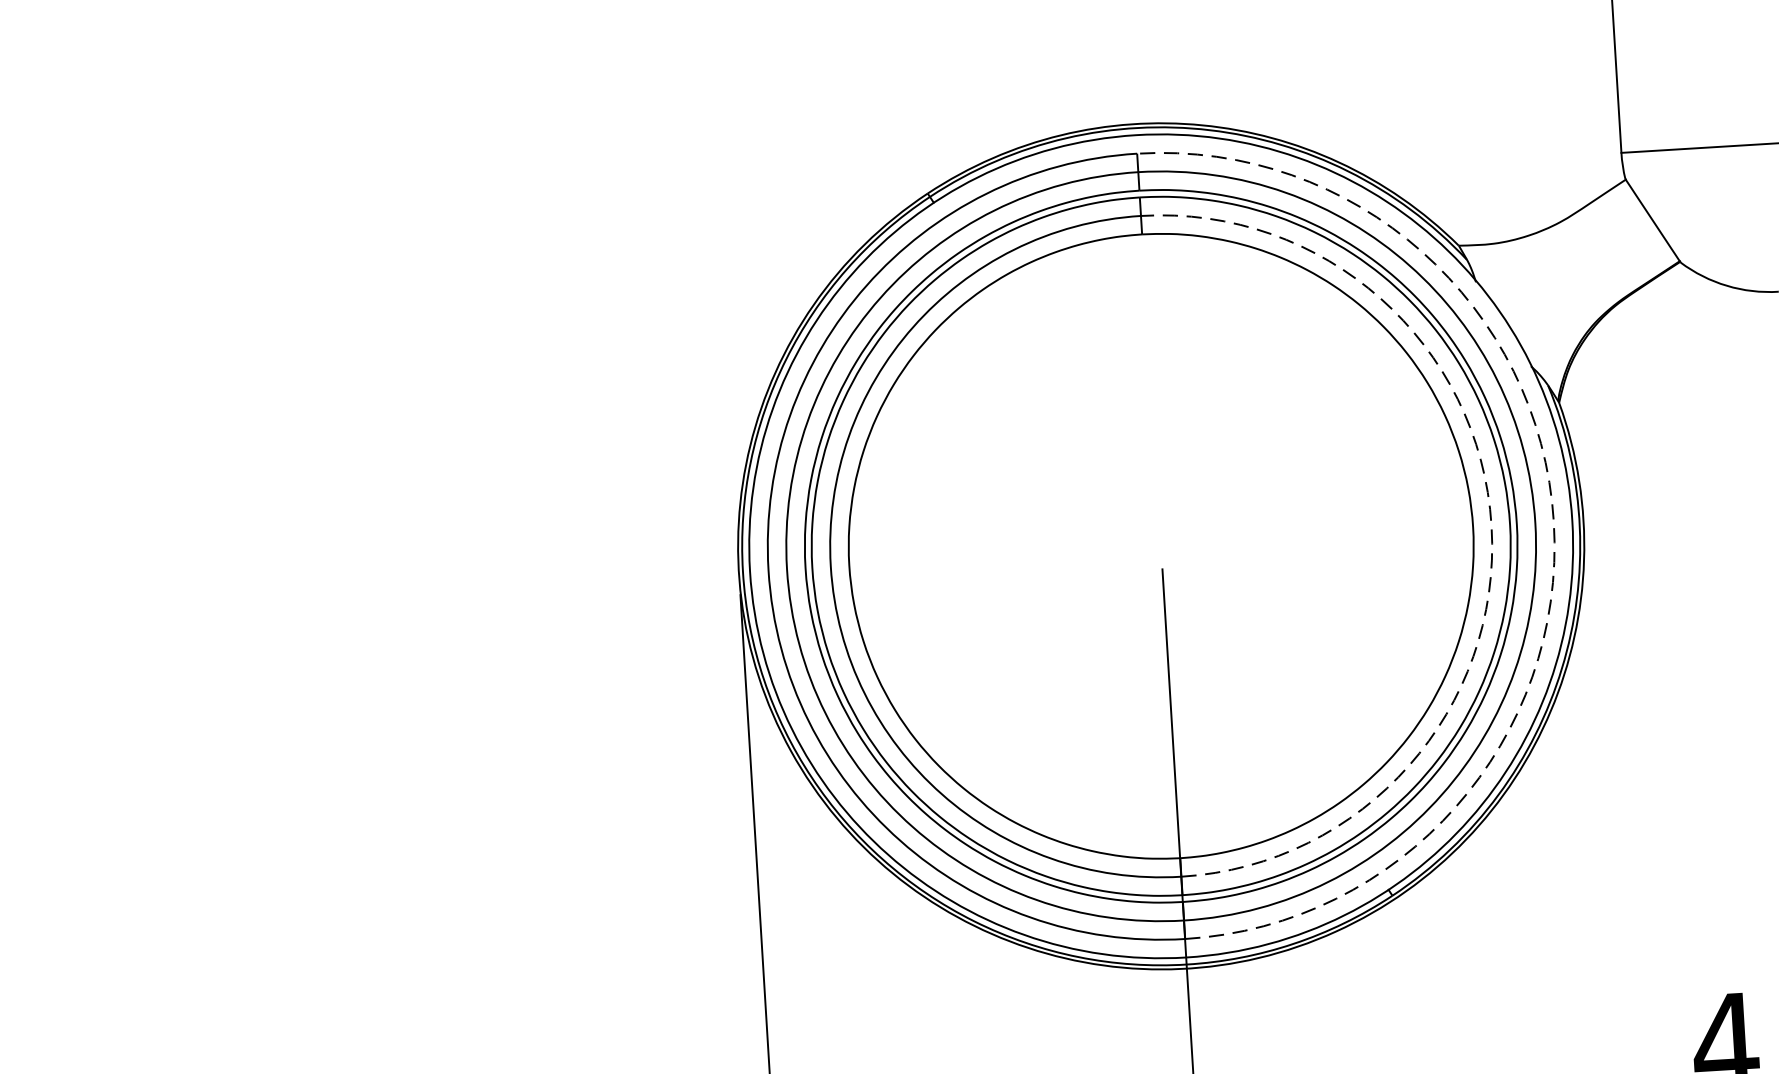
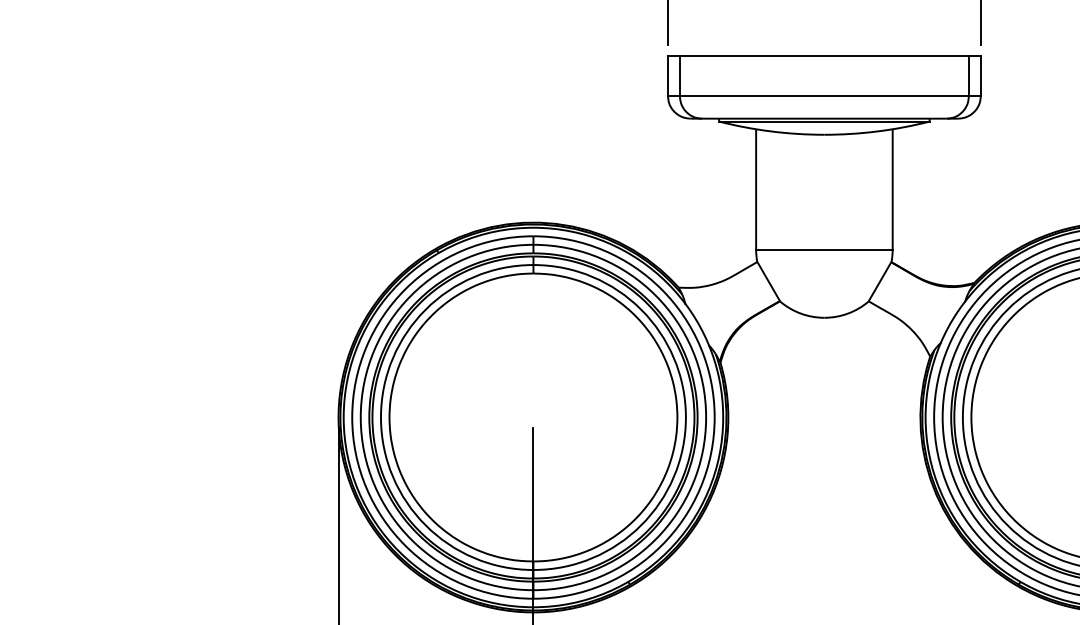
arc: (1553, 522) -> (714, 417), dashed -> solid
arc: (1490, 526) -> (685, 417), dashed -> solid

